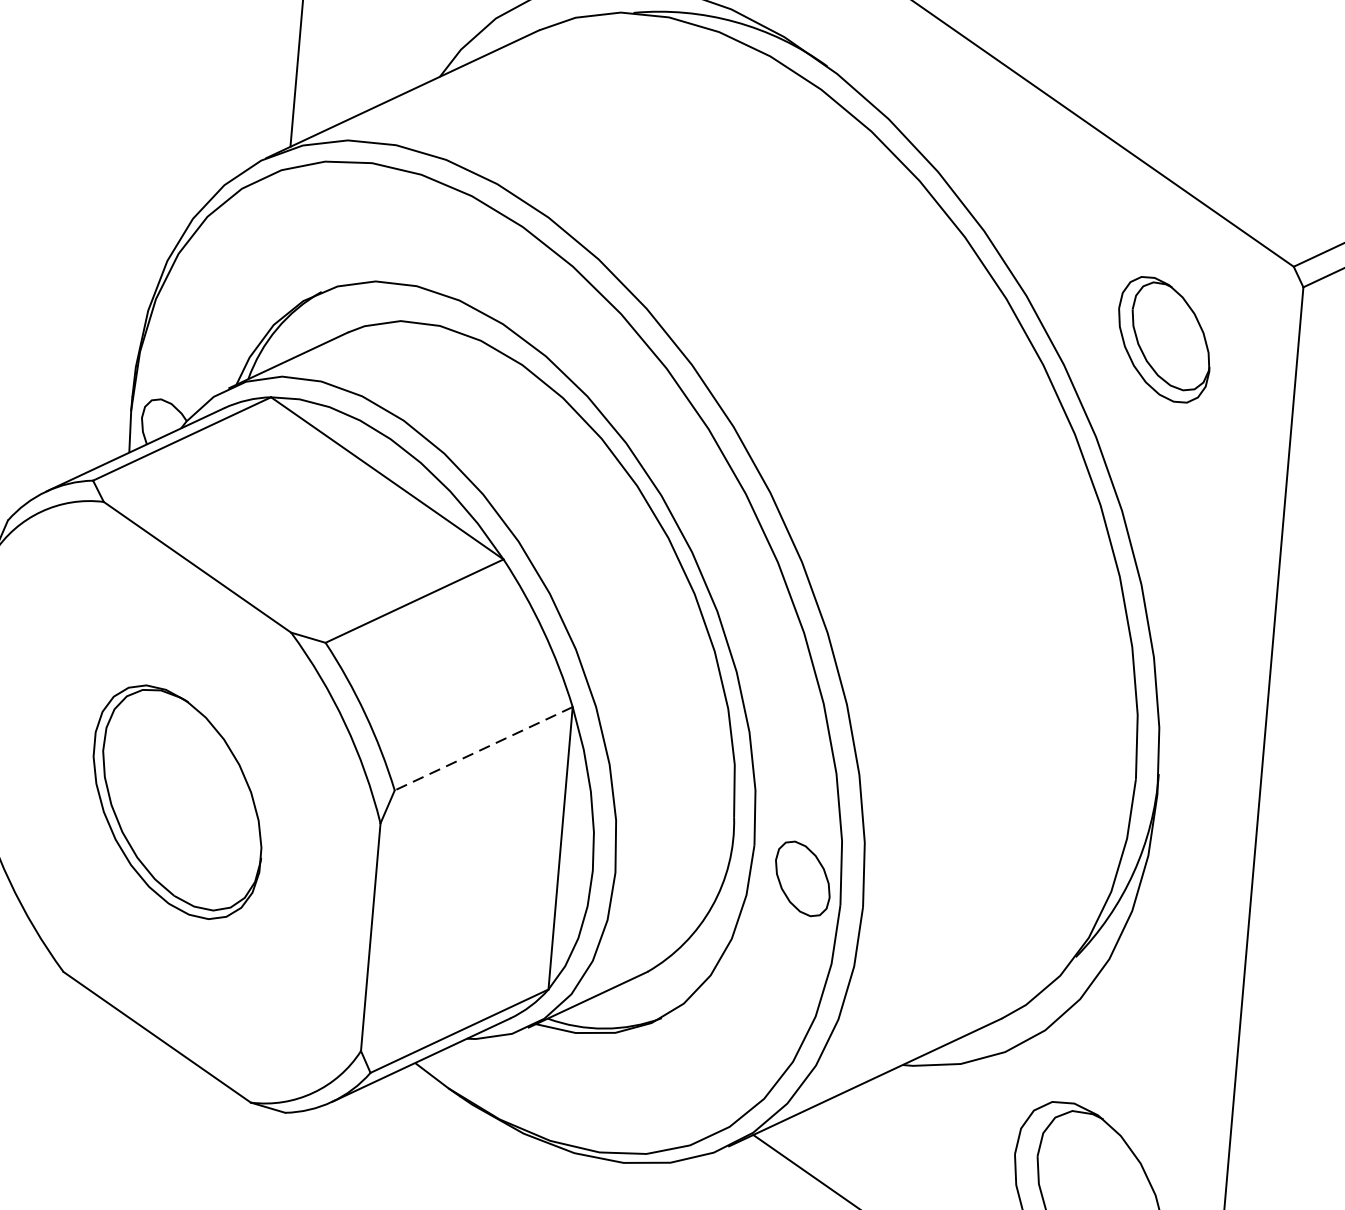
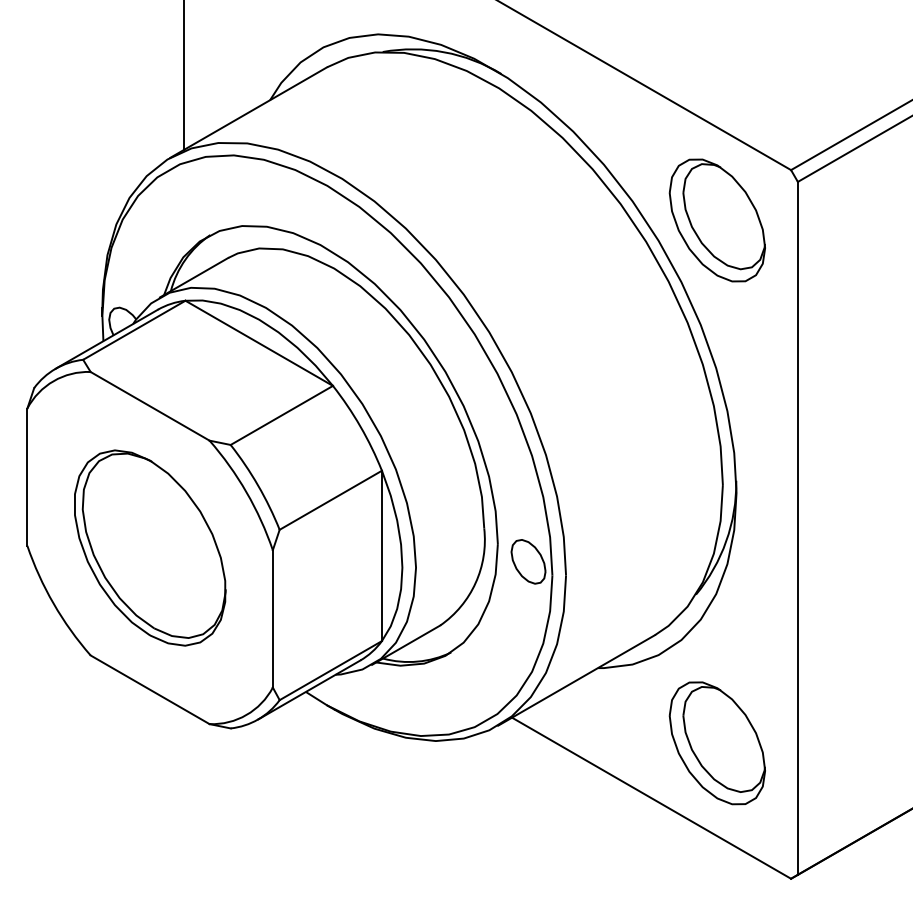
part: (1162, 339) -> (716, 220), size x1.67
line: (483, 749) -> (330, 500), dashed -> solid
part: (178, 801) -> (150, 547), size x1.43

